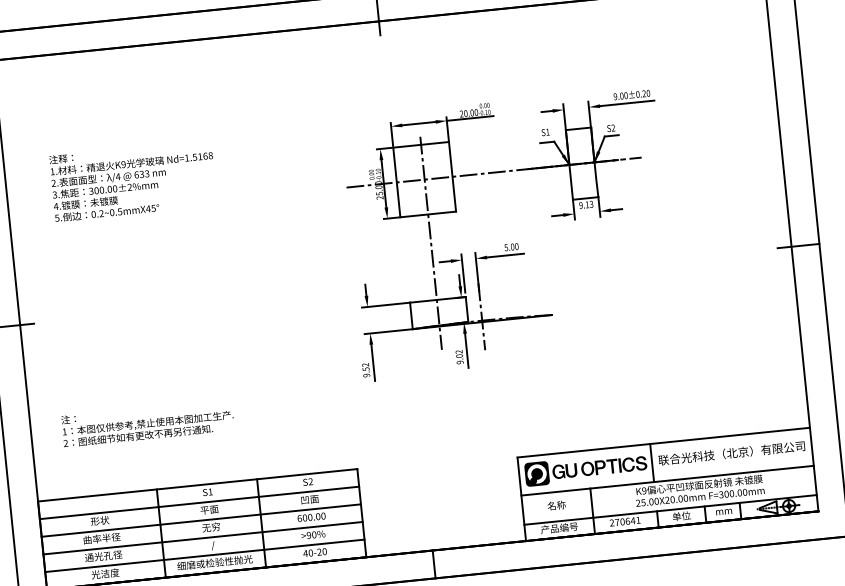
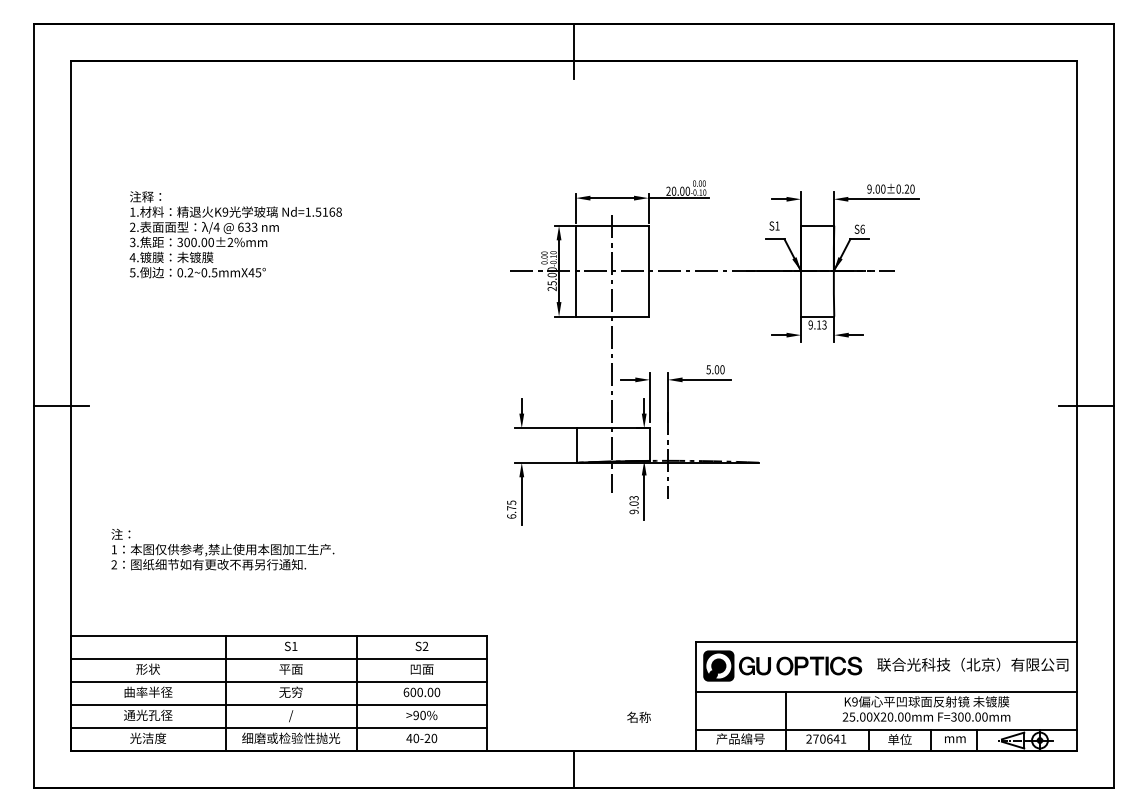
text: (613, 127) -> (862, 228), S2 -> S6
text: (459, 352) -> (634, 498), 9.02 -> 9.03
text: (366, 370) -> (511, 509), 9.52 -> 6.75
line: (651, 462) -> (868, 666), removed
text: (556, 504) -> (638, 716), moved

